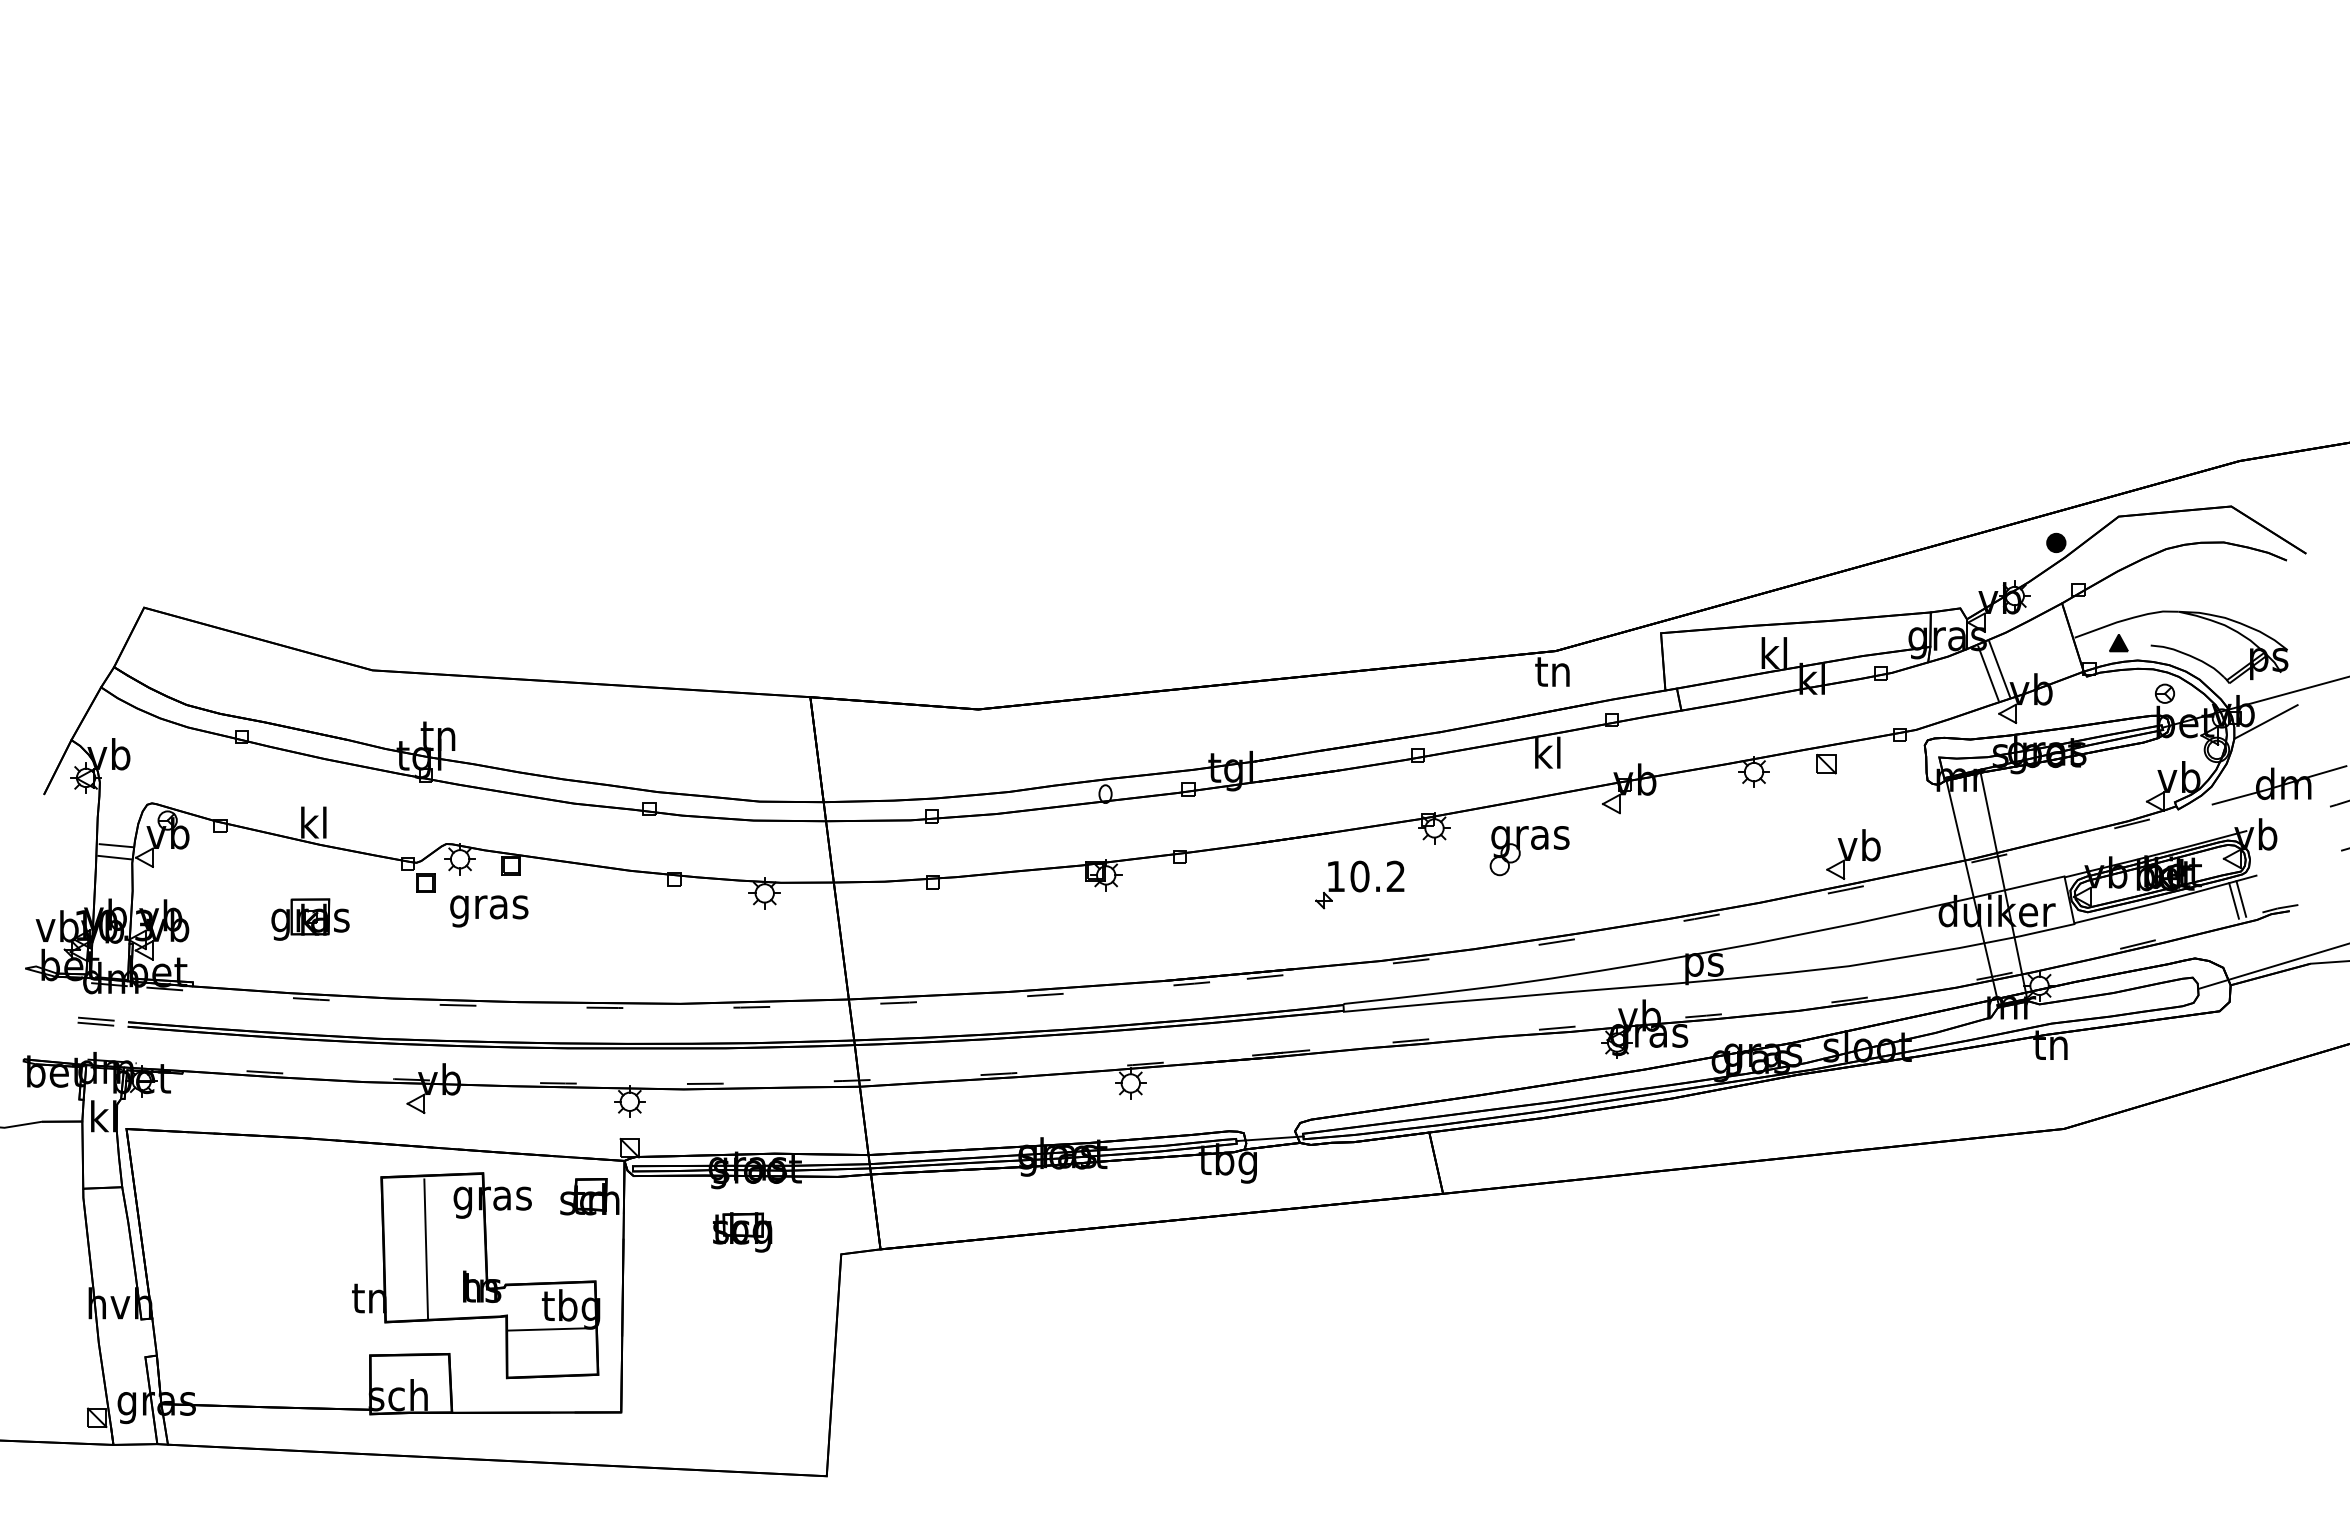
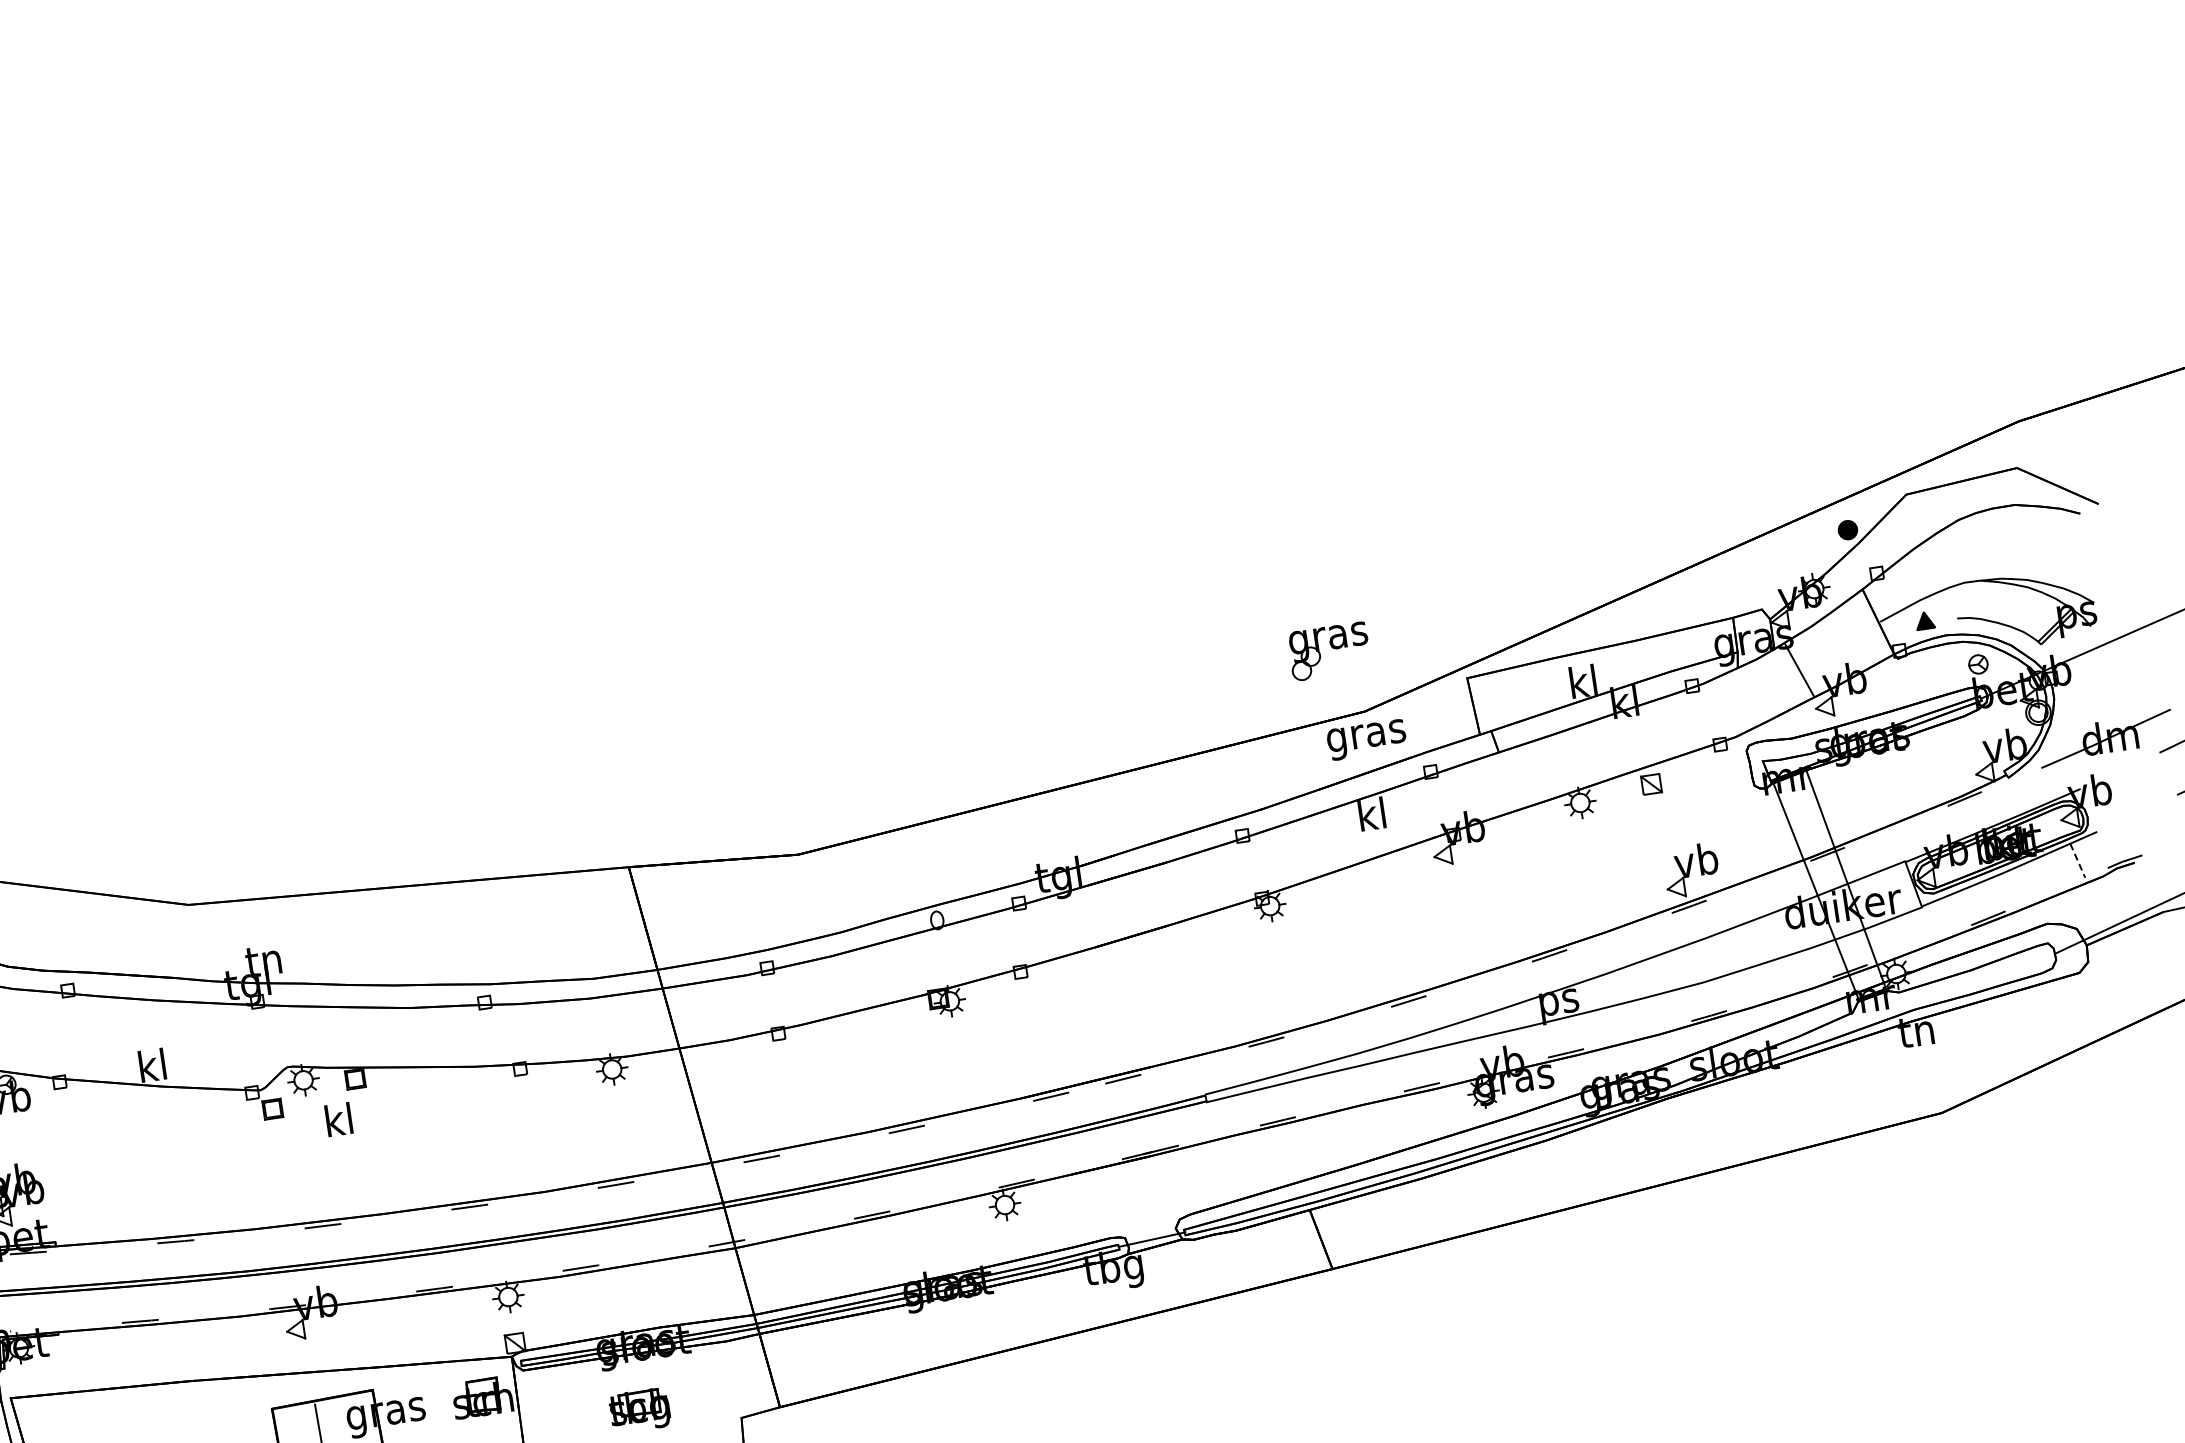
line: (1999, 669) -> (1809, 664), removed
text: (1553, 676) -> (1366, 737), tn -> gras
line: (2265, 721) -> (2082, 677), removed
part: (1529, 851) -> (1329, 652), moved
part: (1359, 884) -> (1203, 973), removed
line: (2241, 898) -> (2084, 857), removed
line: (2234, 901) -> (2078, 861), solid -> dashed
text: (489, 907) -> (339, 1124), gras -> kl
part: (310, 919) -> (163, 1162), removed

